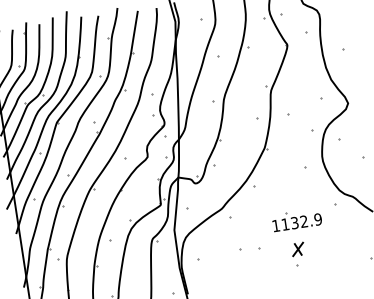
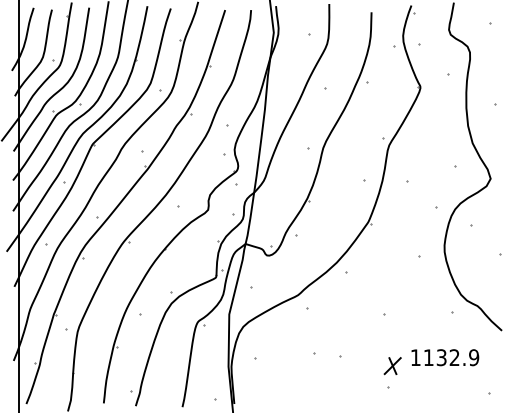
text: (297, 222) -> (445, 357), moved

